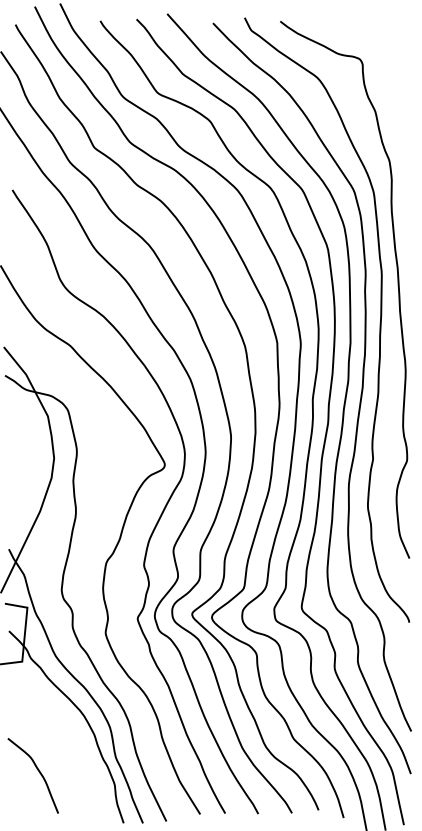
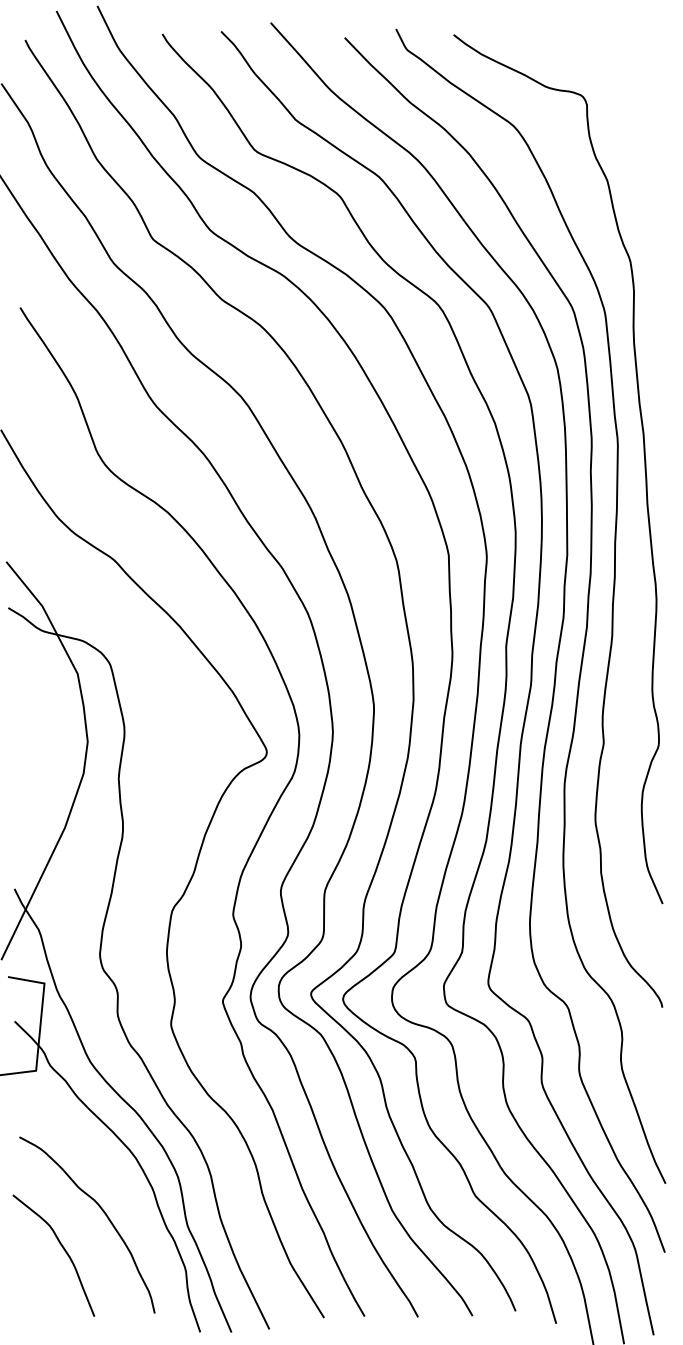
curve: (62, 748) -> (101, 1211), added

